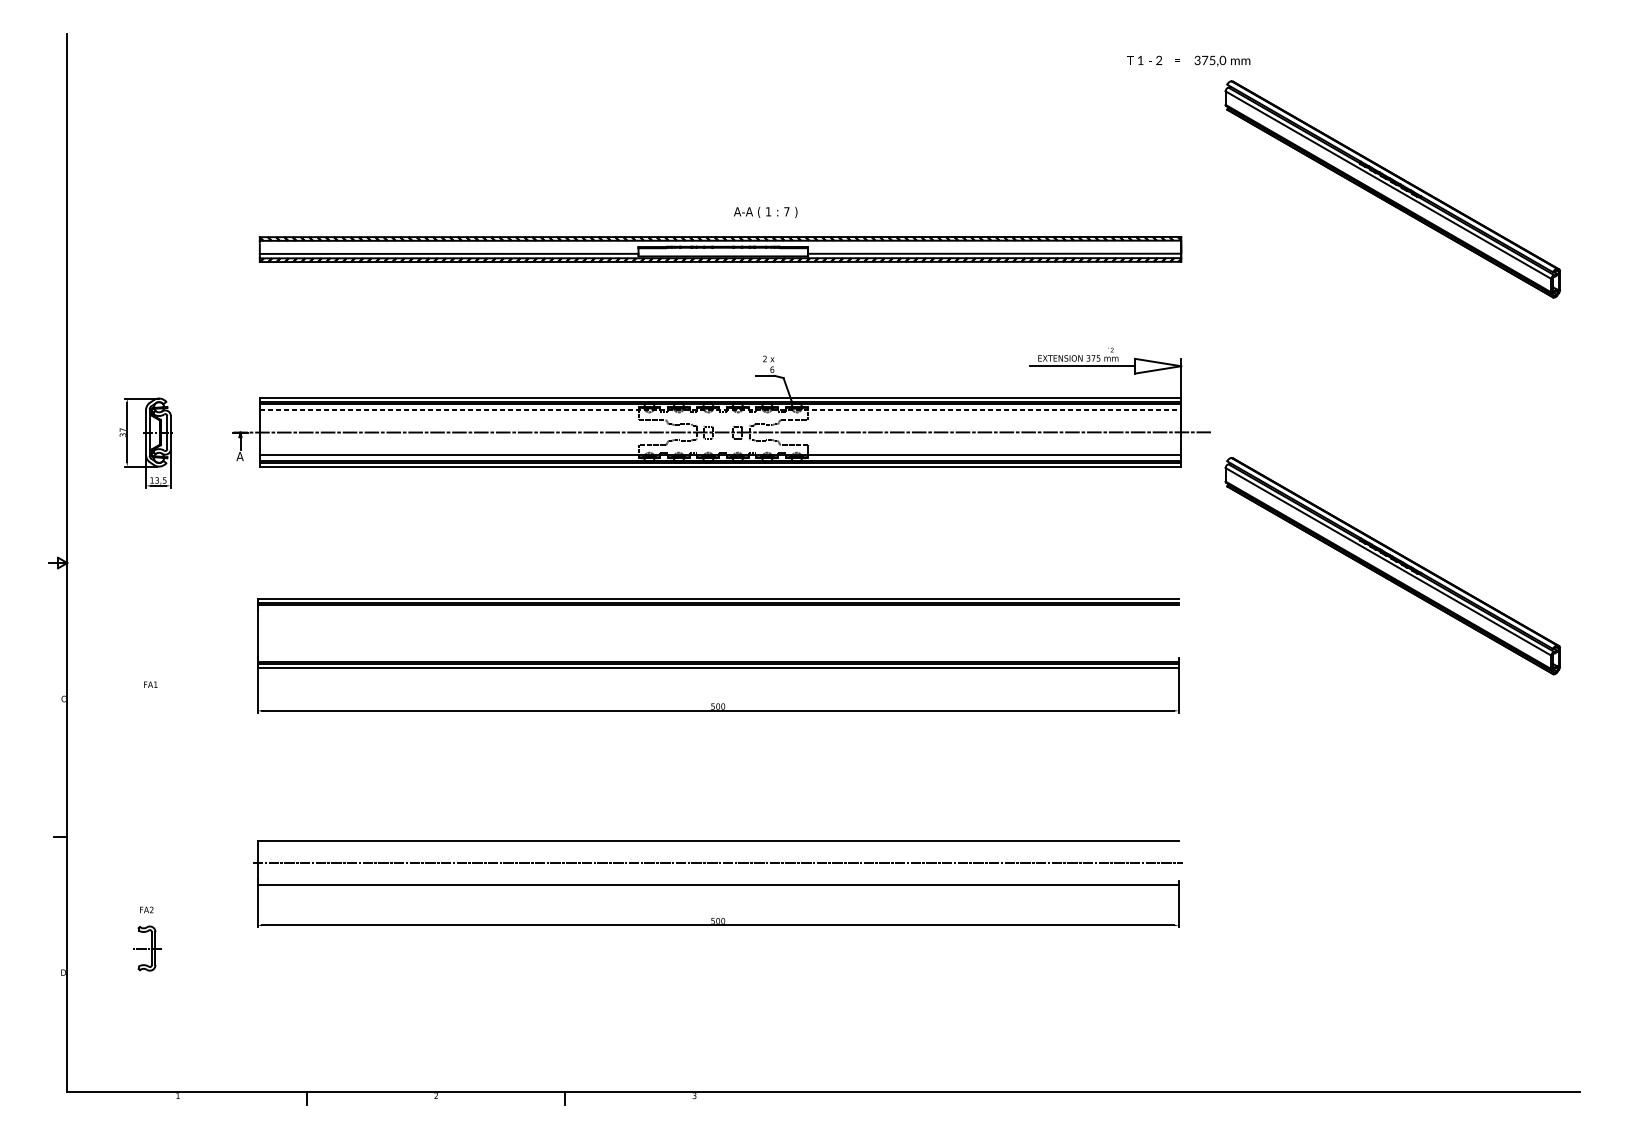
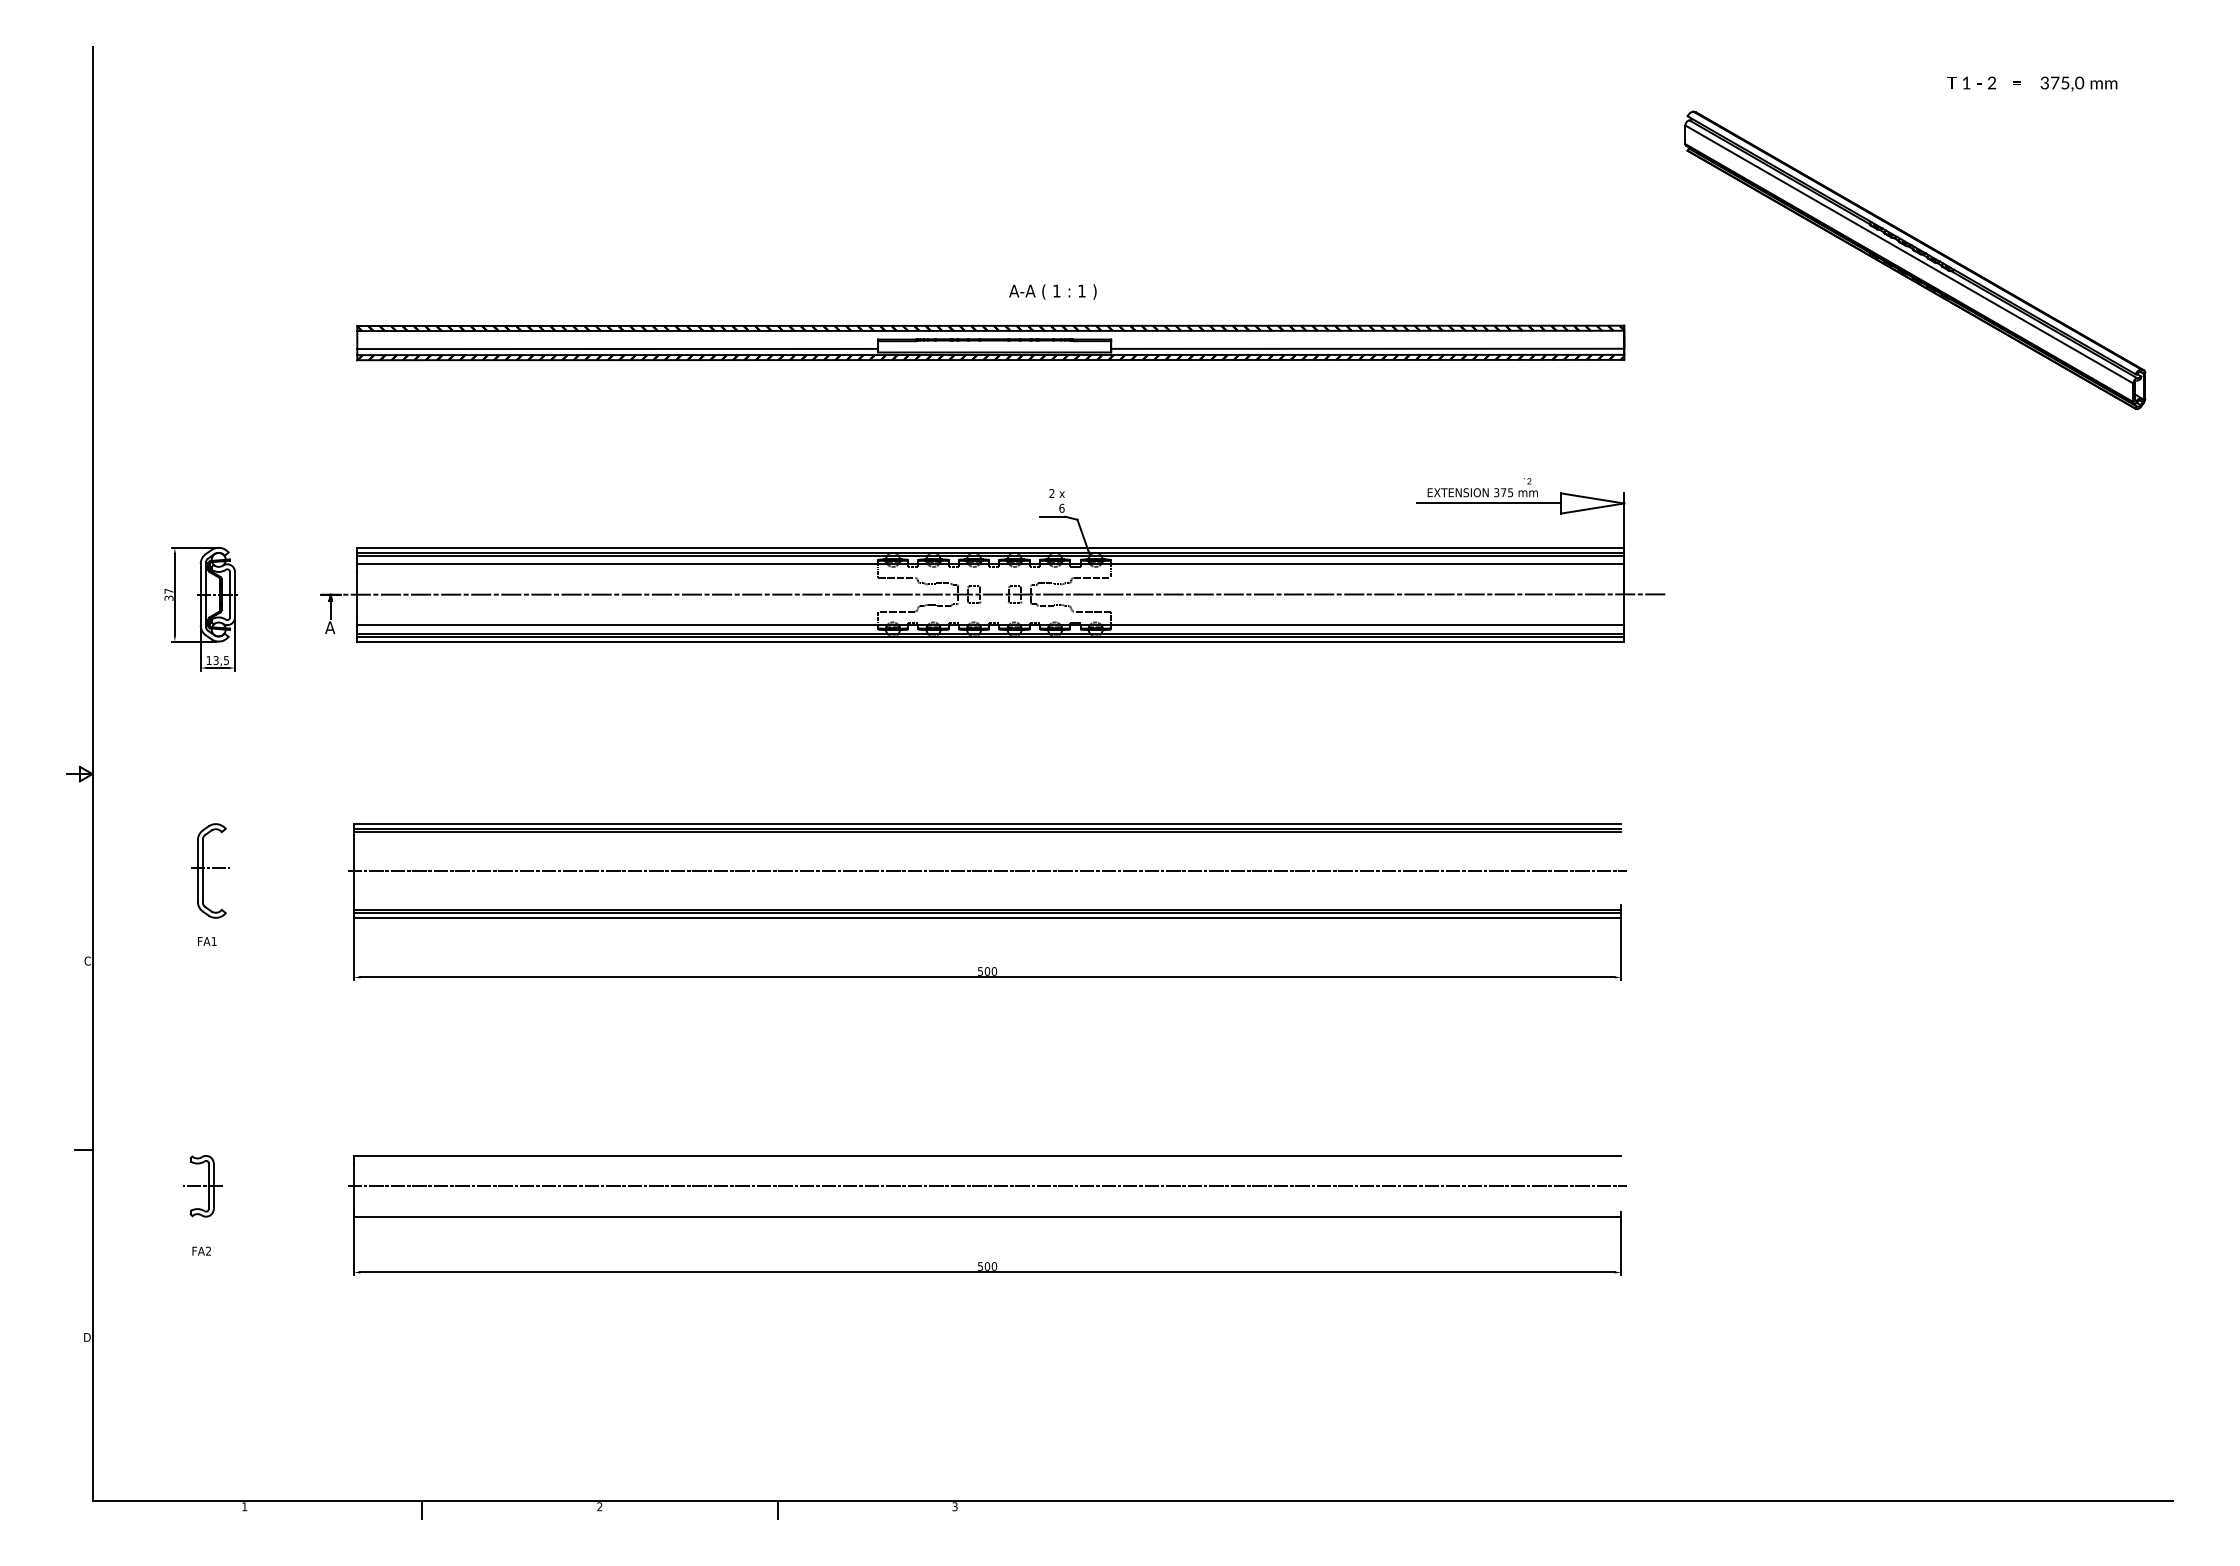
text: (1188, 60) -> (2032, 83), moved
text: (786, 211) -> (1081, 290), 7 -> 1
line: (721, 410) -> (991, 564), dashed -> solid
part: (1392, 566) -> (1915, 778), removed
part: (153, 633) -> (210, 870), added
line: (718, 633) -> (987, 871), added
part: (147, 948) -> (202, 1186), moved

